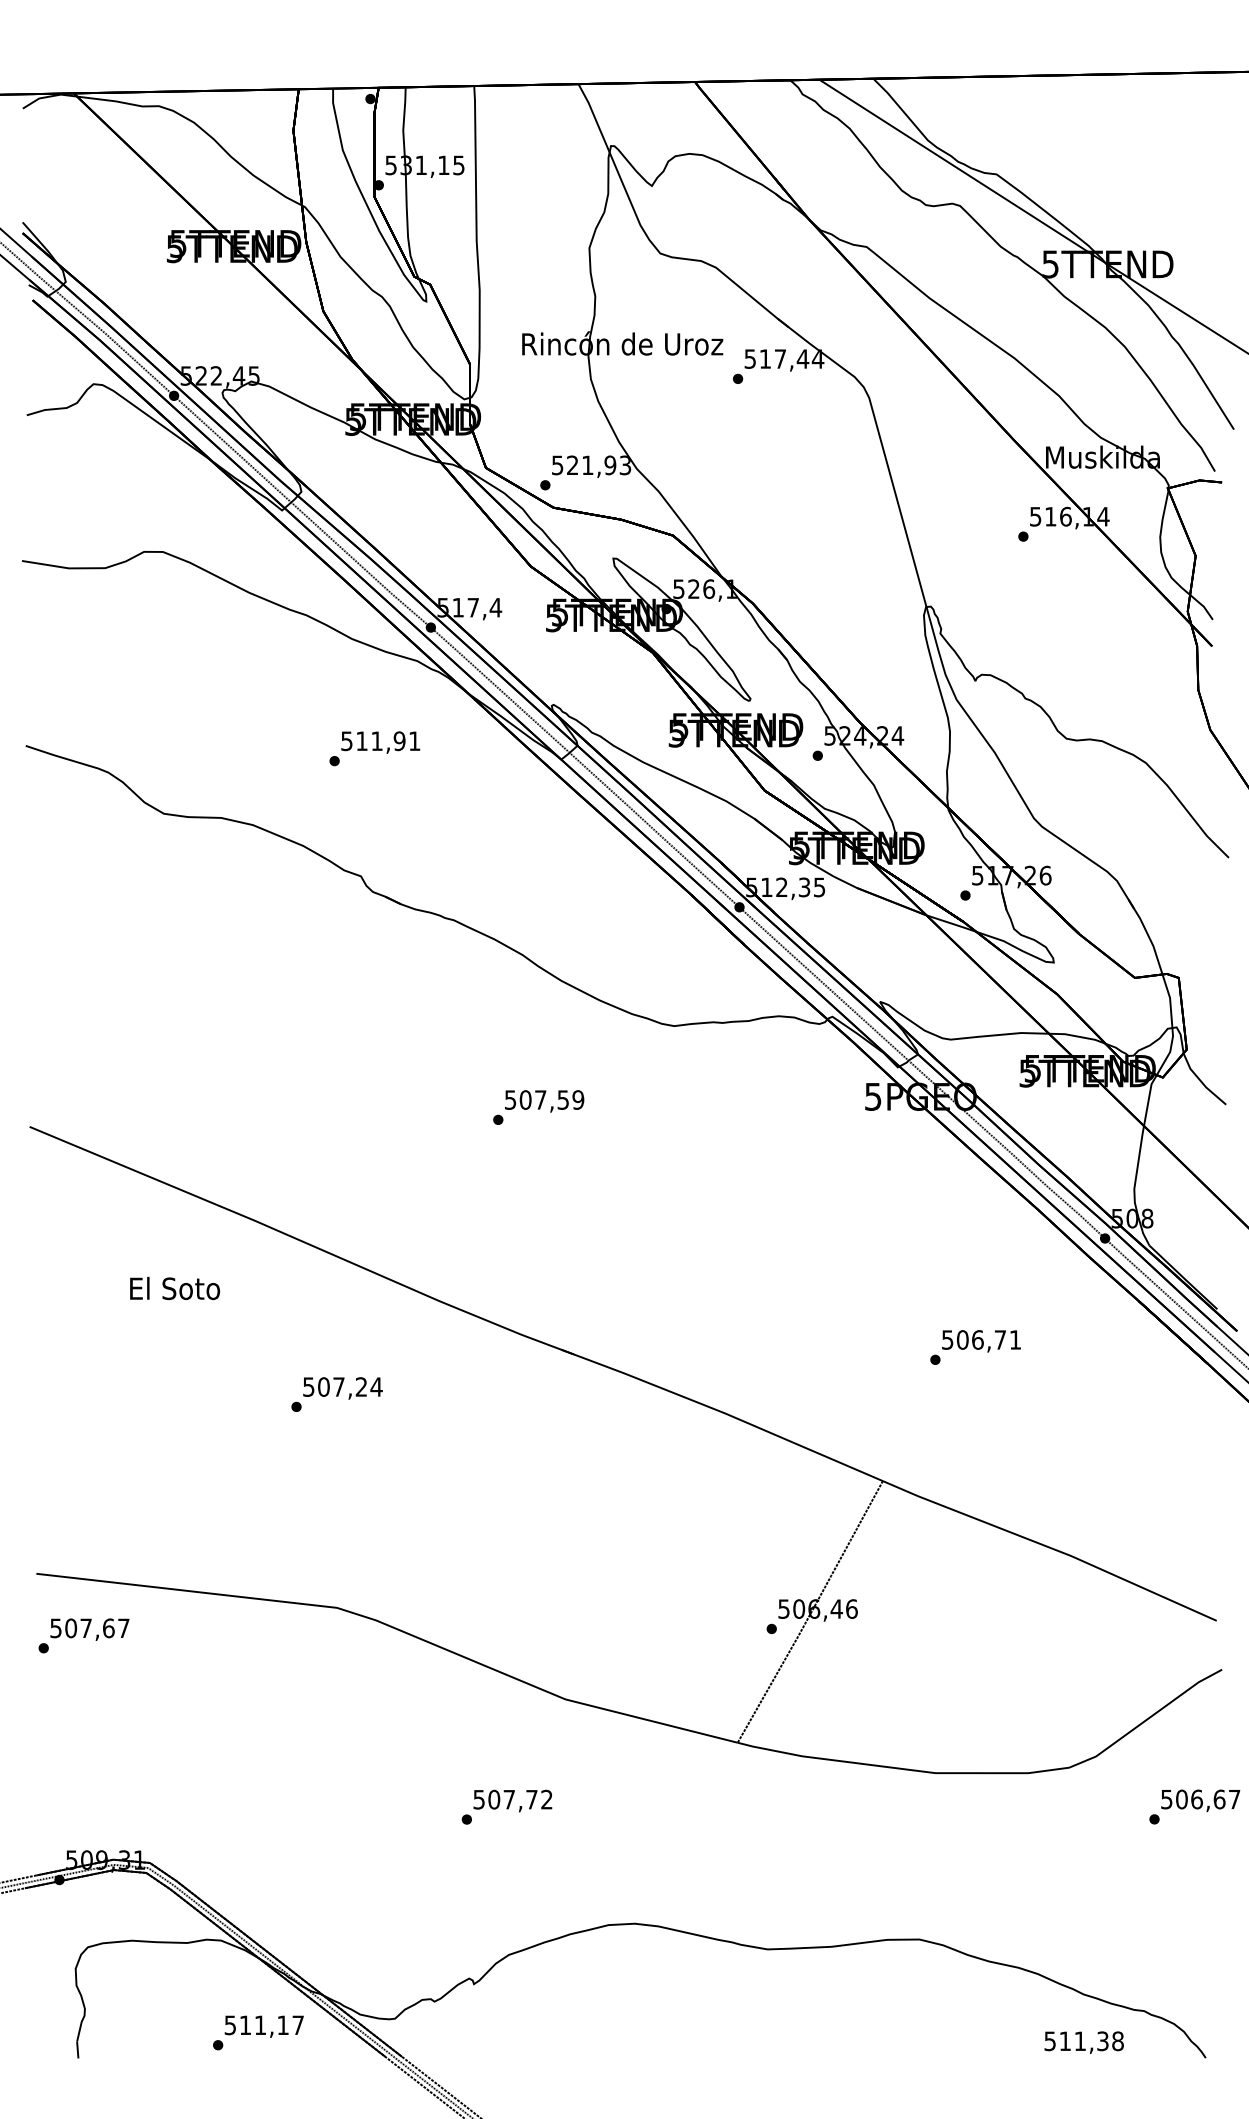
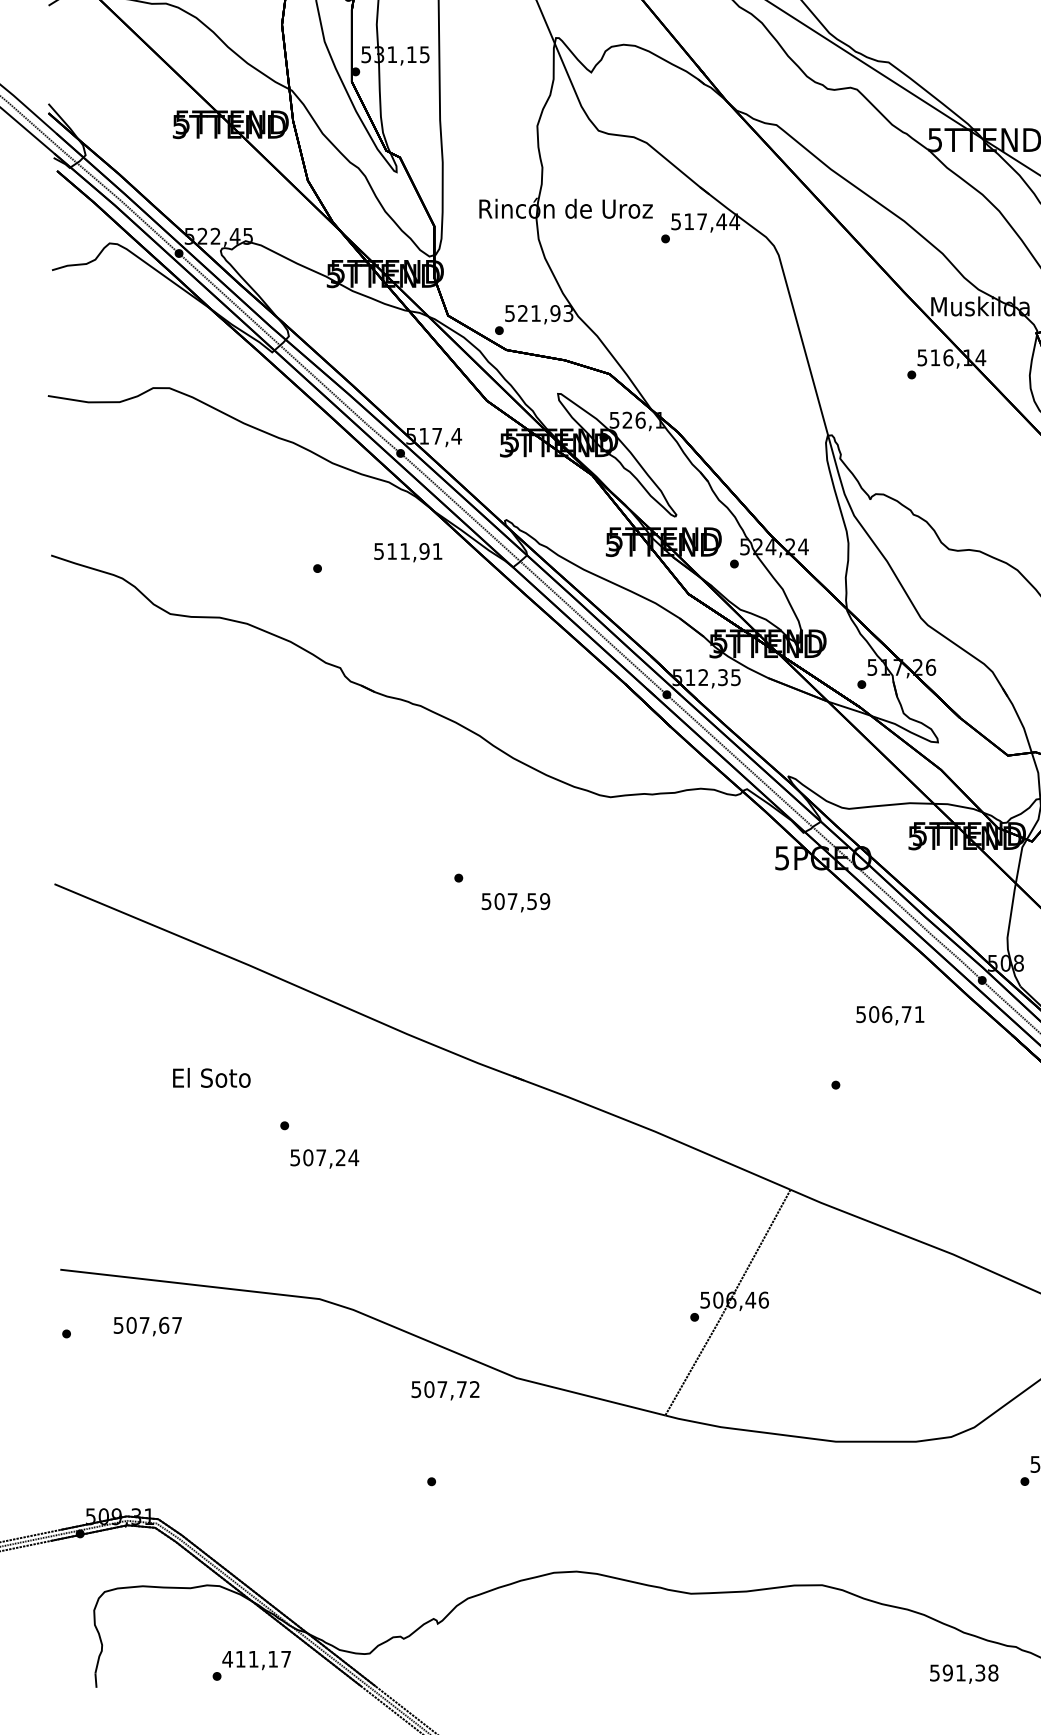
text: (380, 742) -> (408, 552), moved
text: (544, 1101) -> (515, 902), moved
text: (175, 1288) -> (212, 1077), moved
text: (981, 1341) -> (890, 1015), moved
text: (342, 1388) -> (324, 1159), moved
text: (89, 1629) -> (147, 1326), moved
text: (512, 1800) -> (445, 1390), moved
text: (230, 2025) -> (227, 1659), 511,17 -> 411,17
text: (1065, 2041) -> (948, 1673), 511,38 -> 591,38

